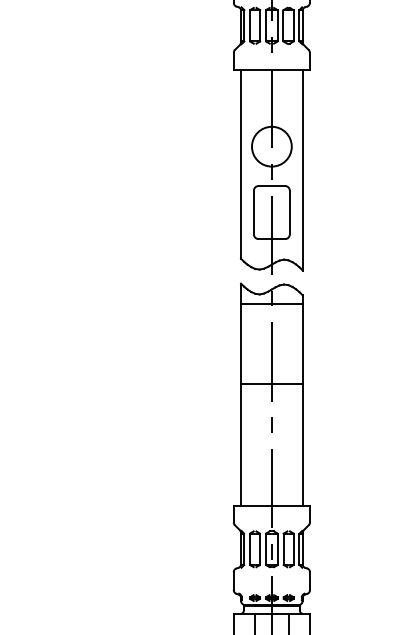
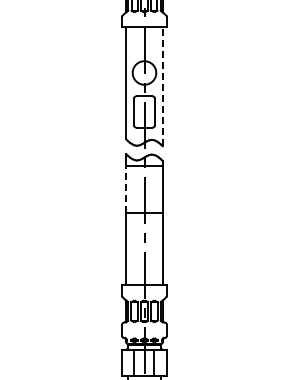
line: (302, 169) -> (162, 86), solid -> dashed
line: (241, 343) -> (126, 189), solid -> dashed

